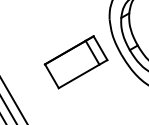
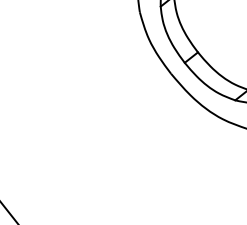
part: (75, 62) -> (89, 99), removed

